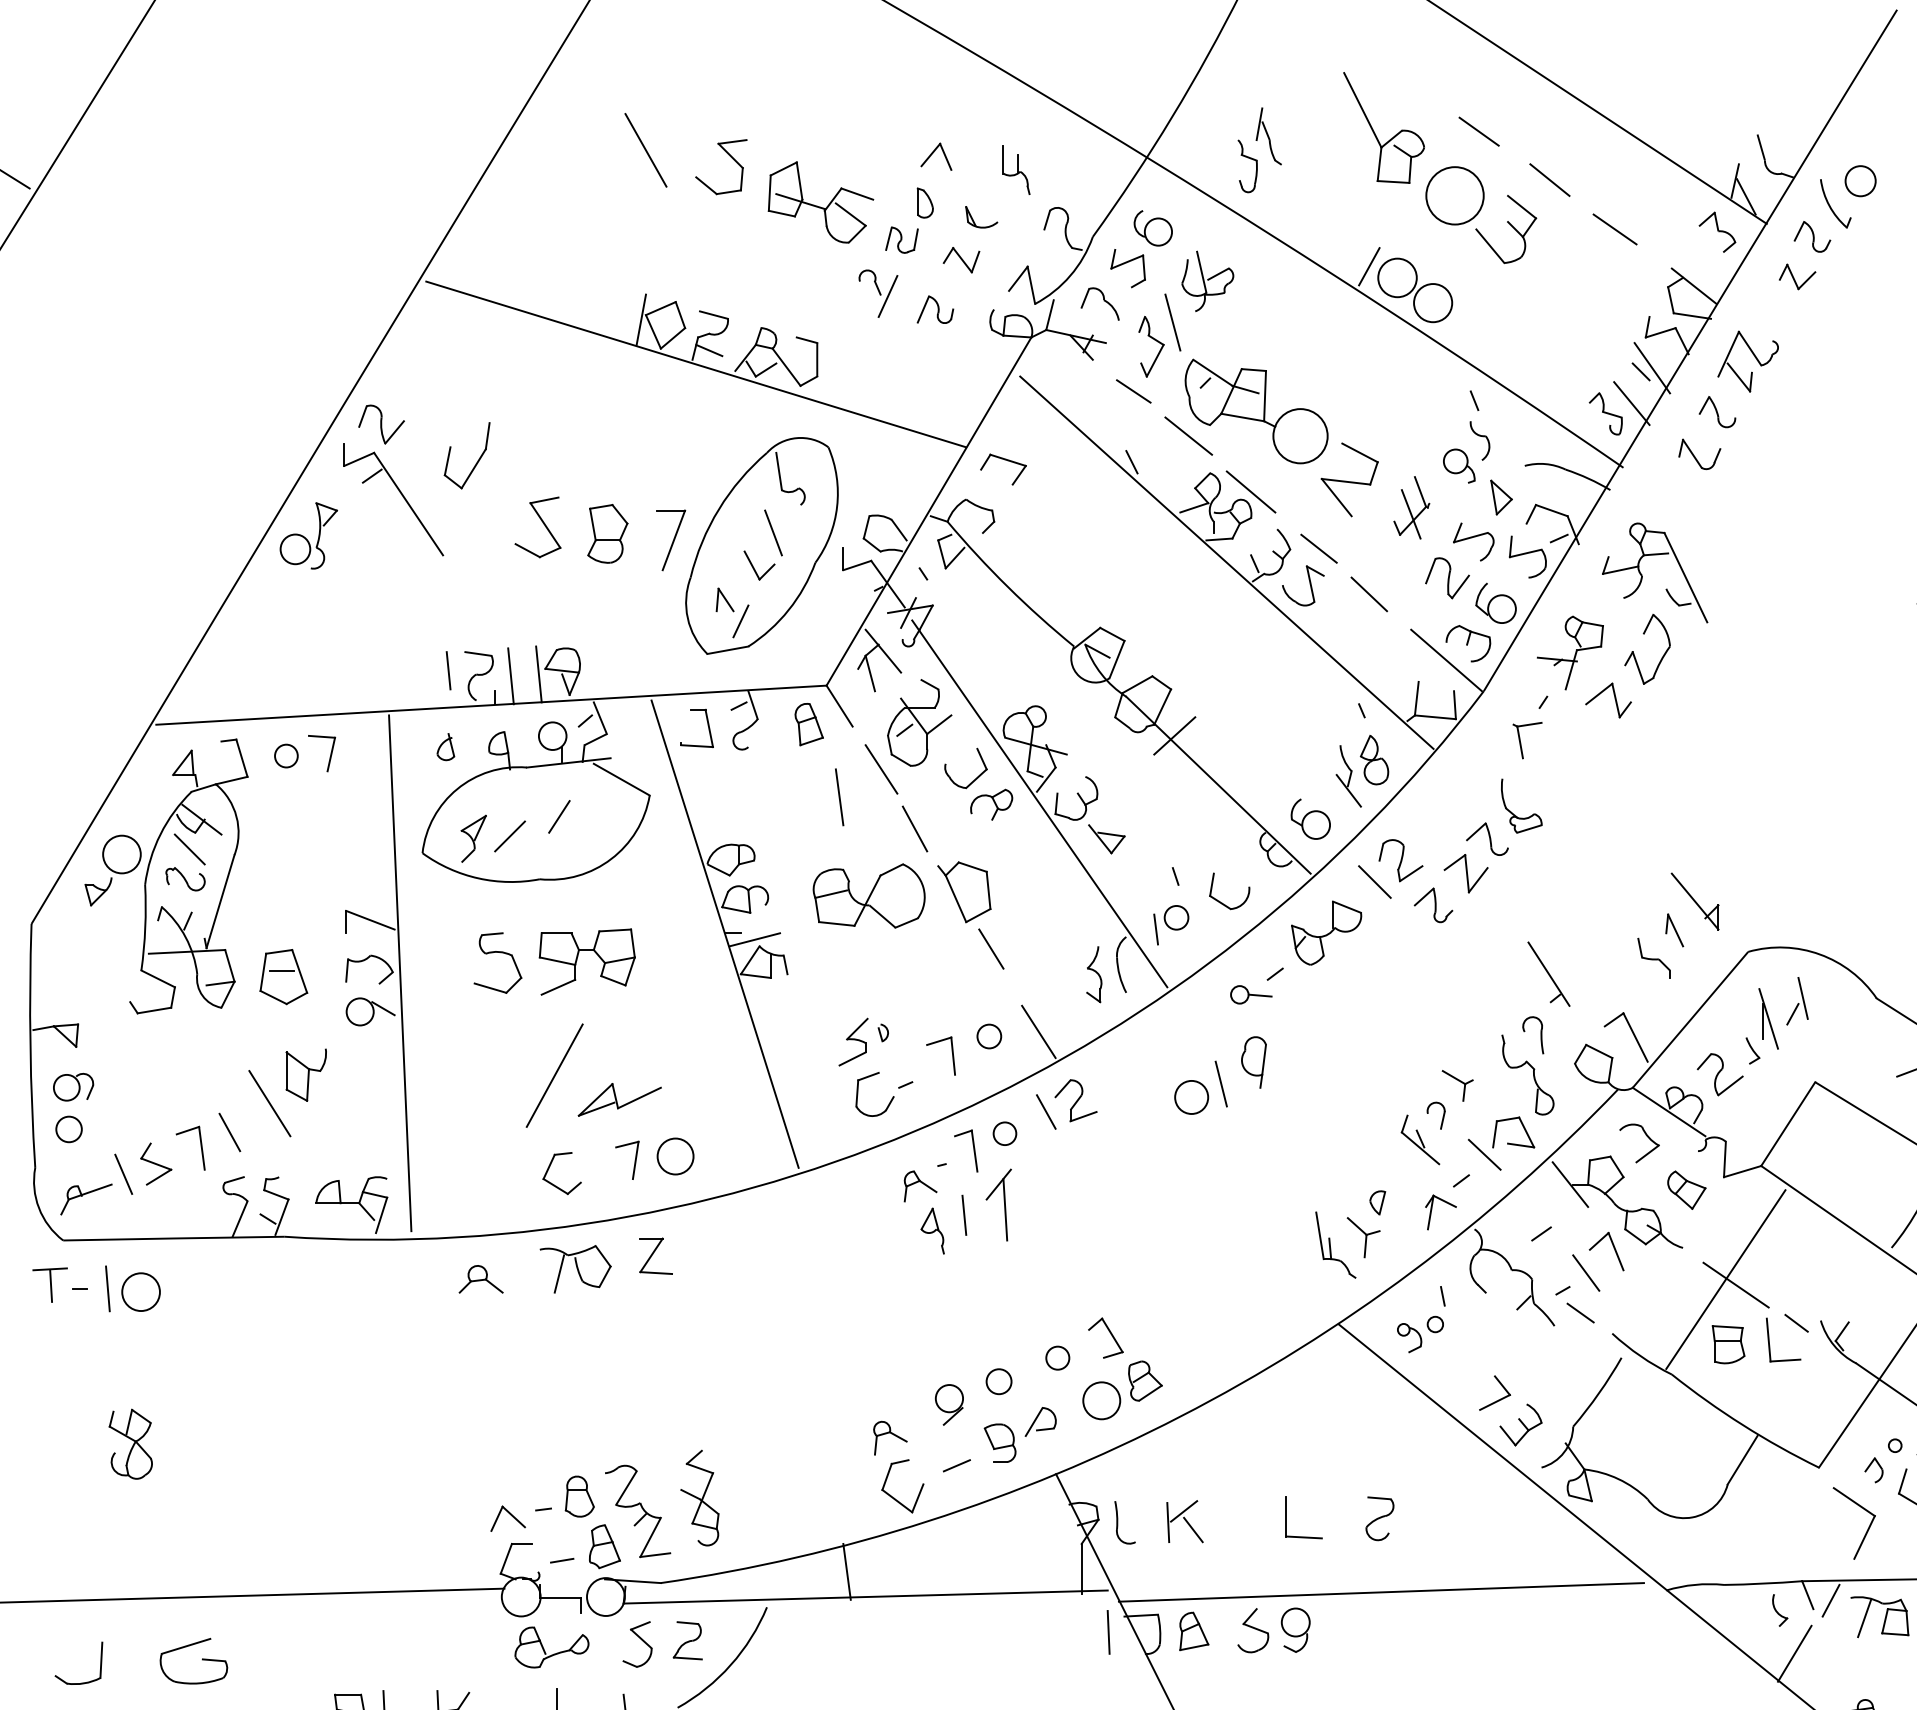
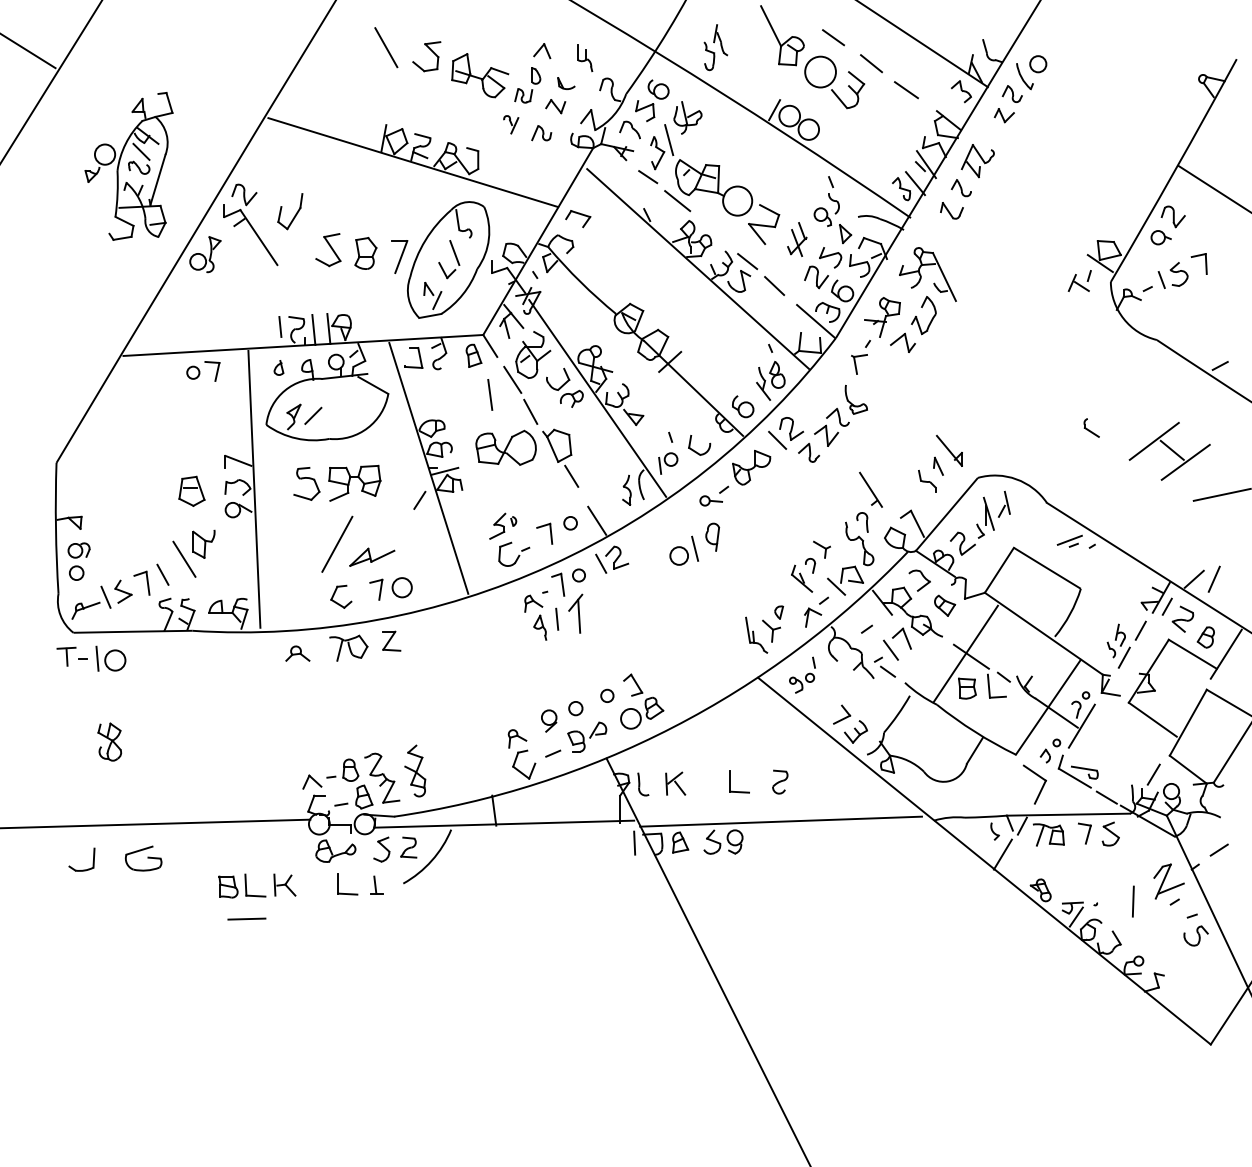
part: (879, 293) -> (511, 124), size x0.7
line: (1251, 492) -> (711, 231), removed
line: (558, 815) -> (419, 499), moved
part: (165, 876) -> (128, 166), moved

